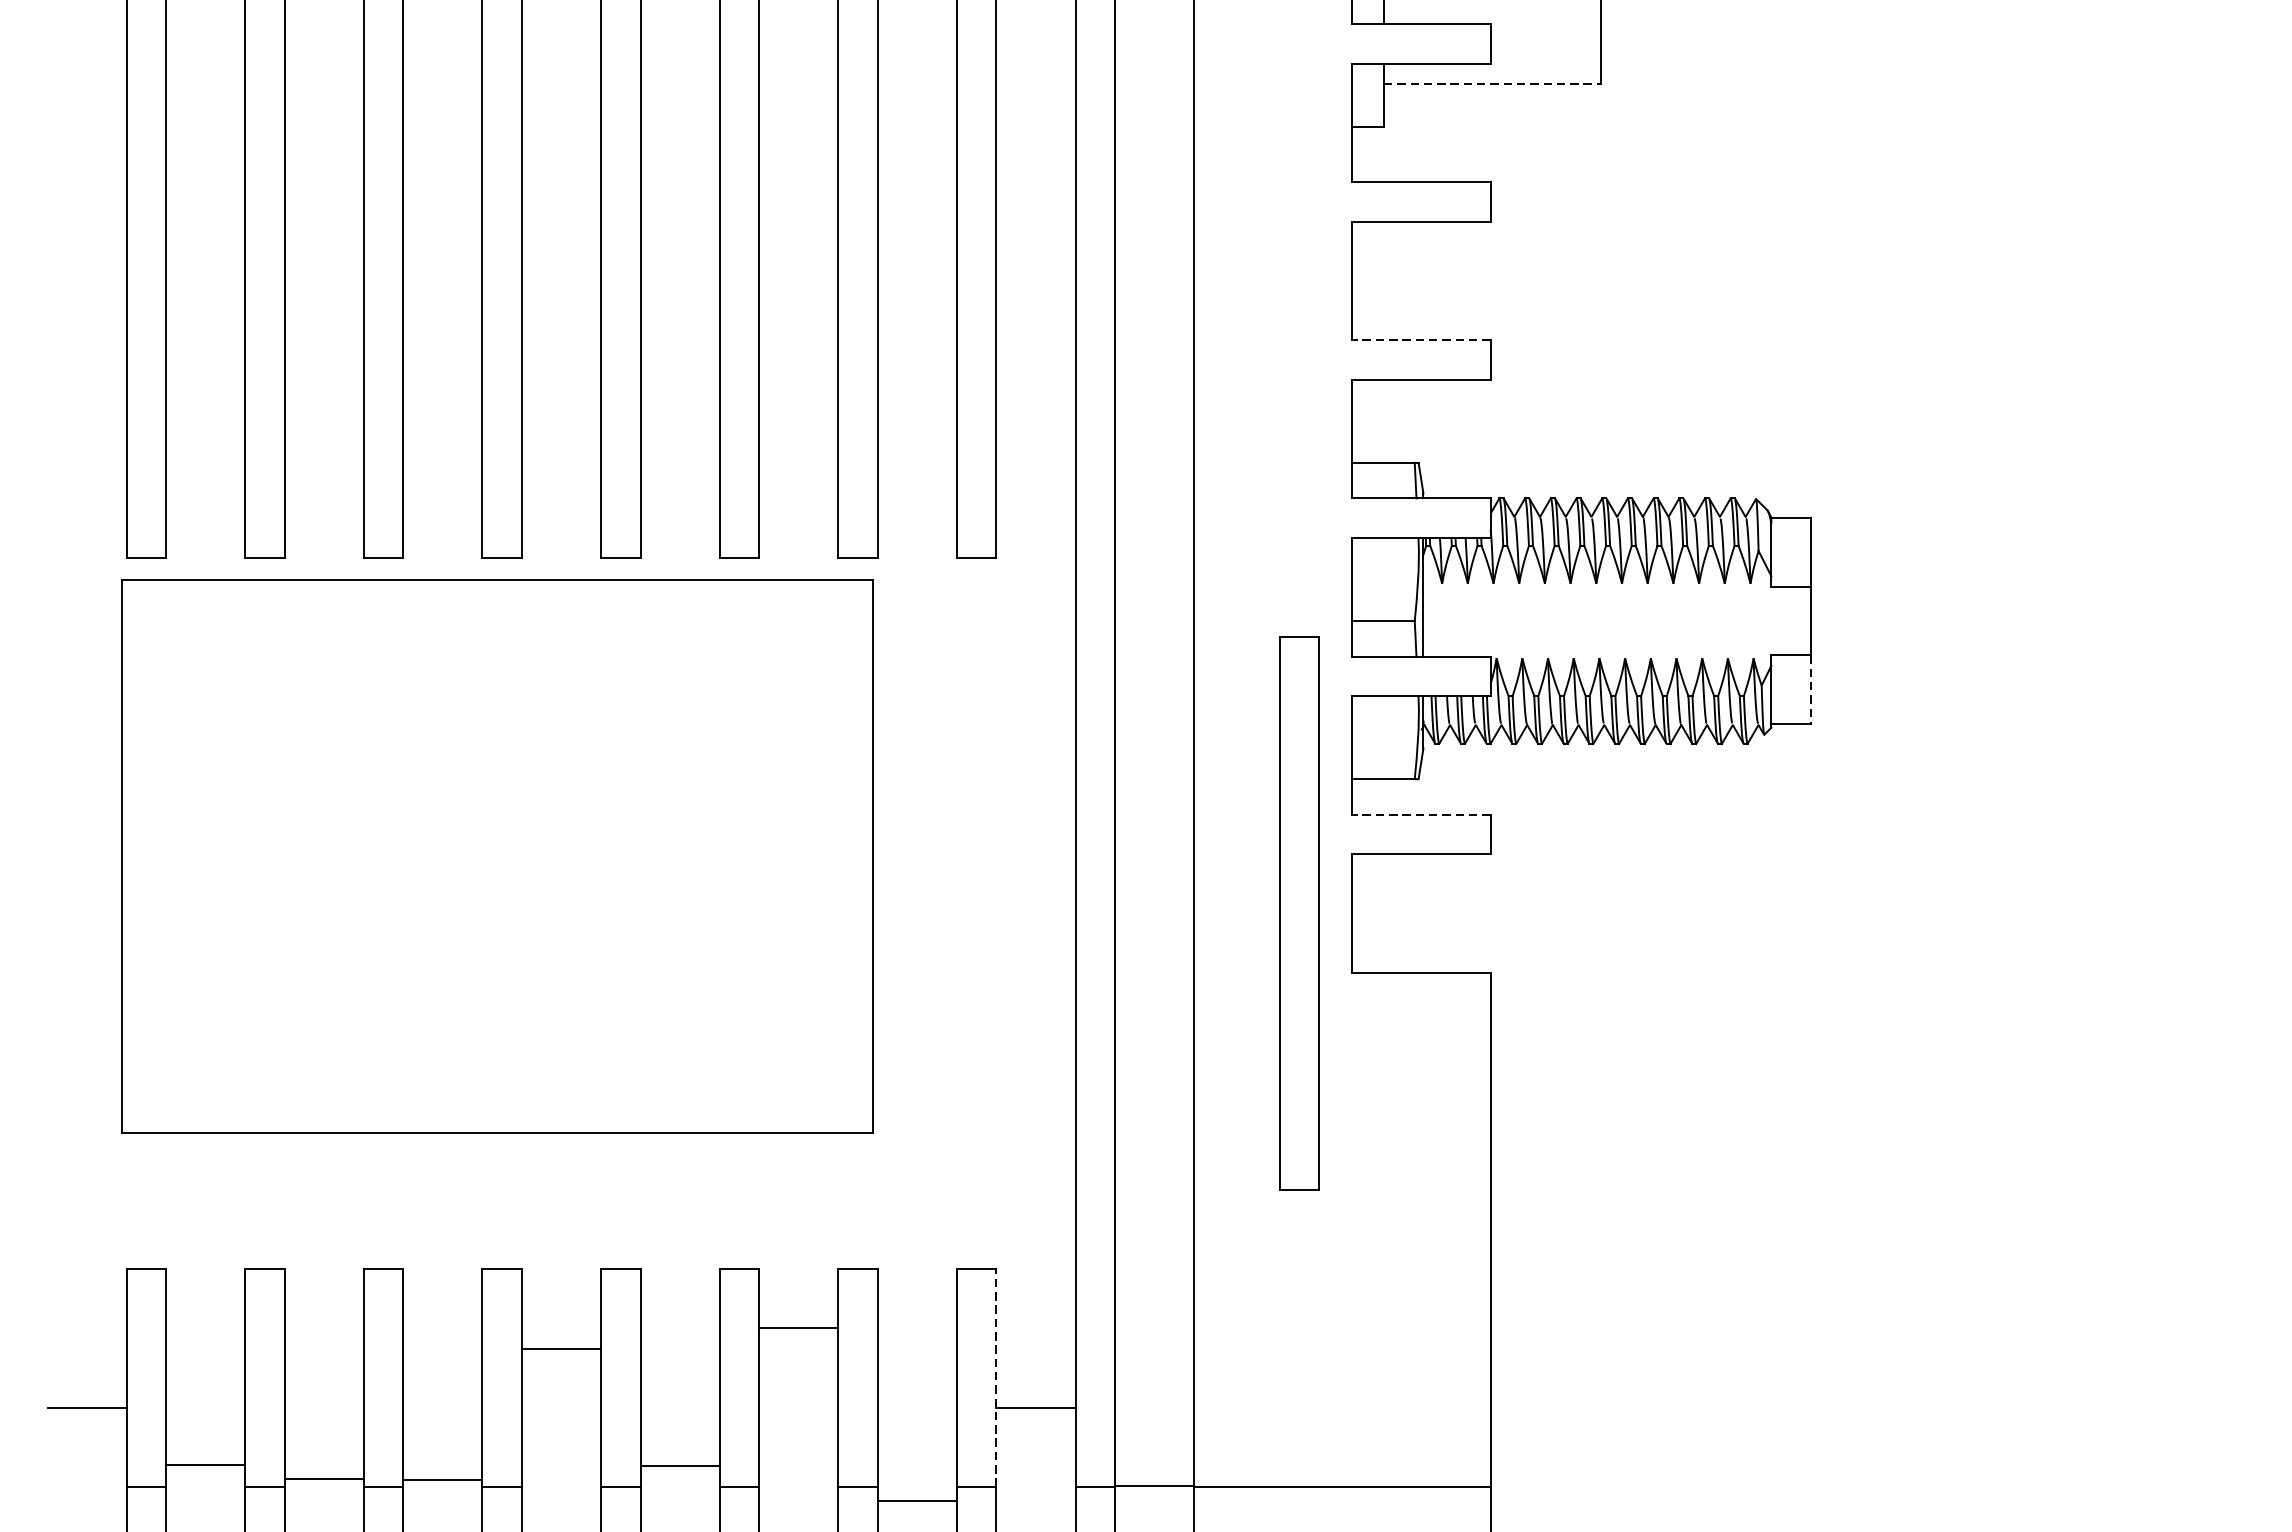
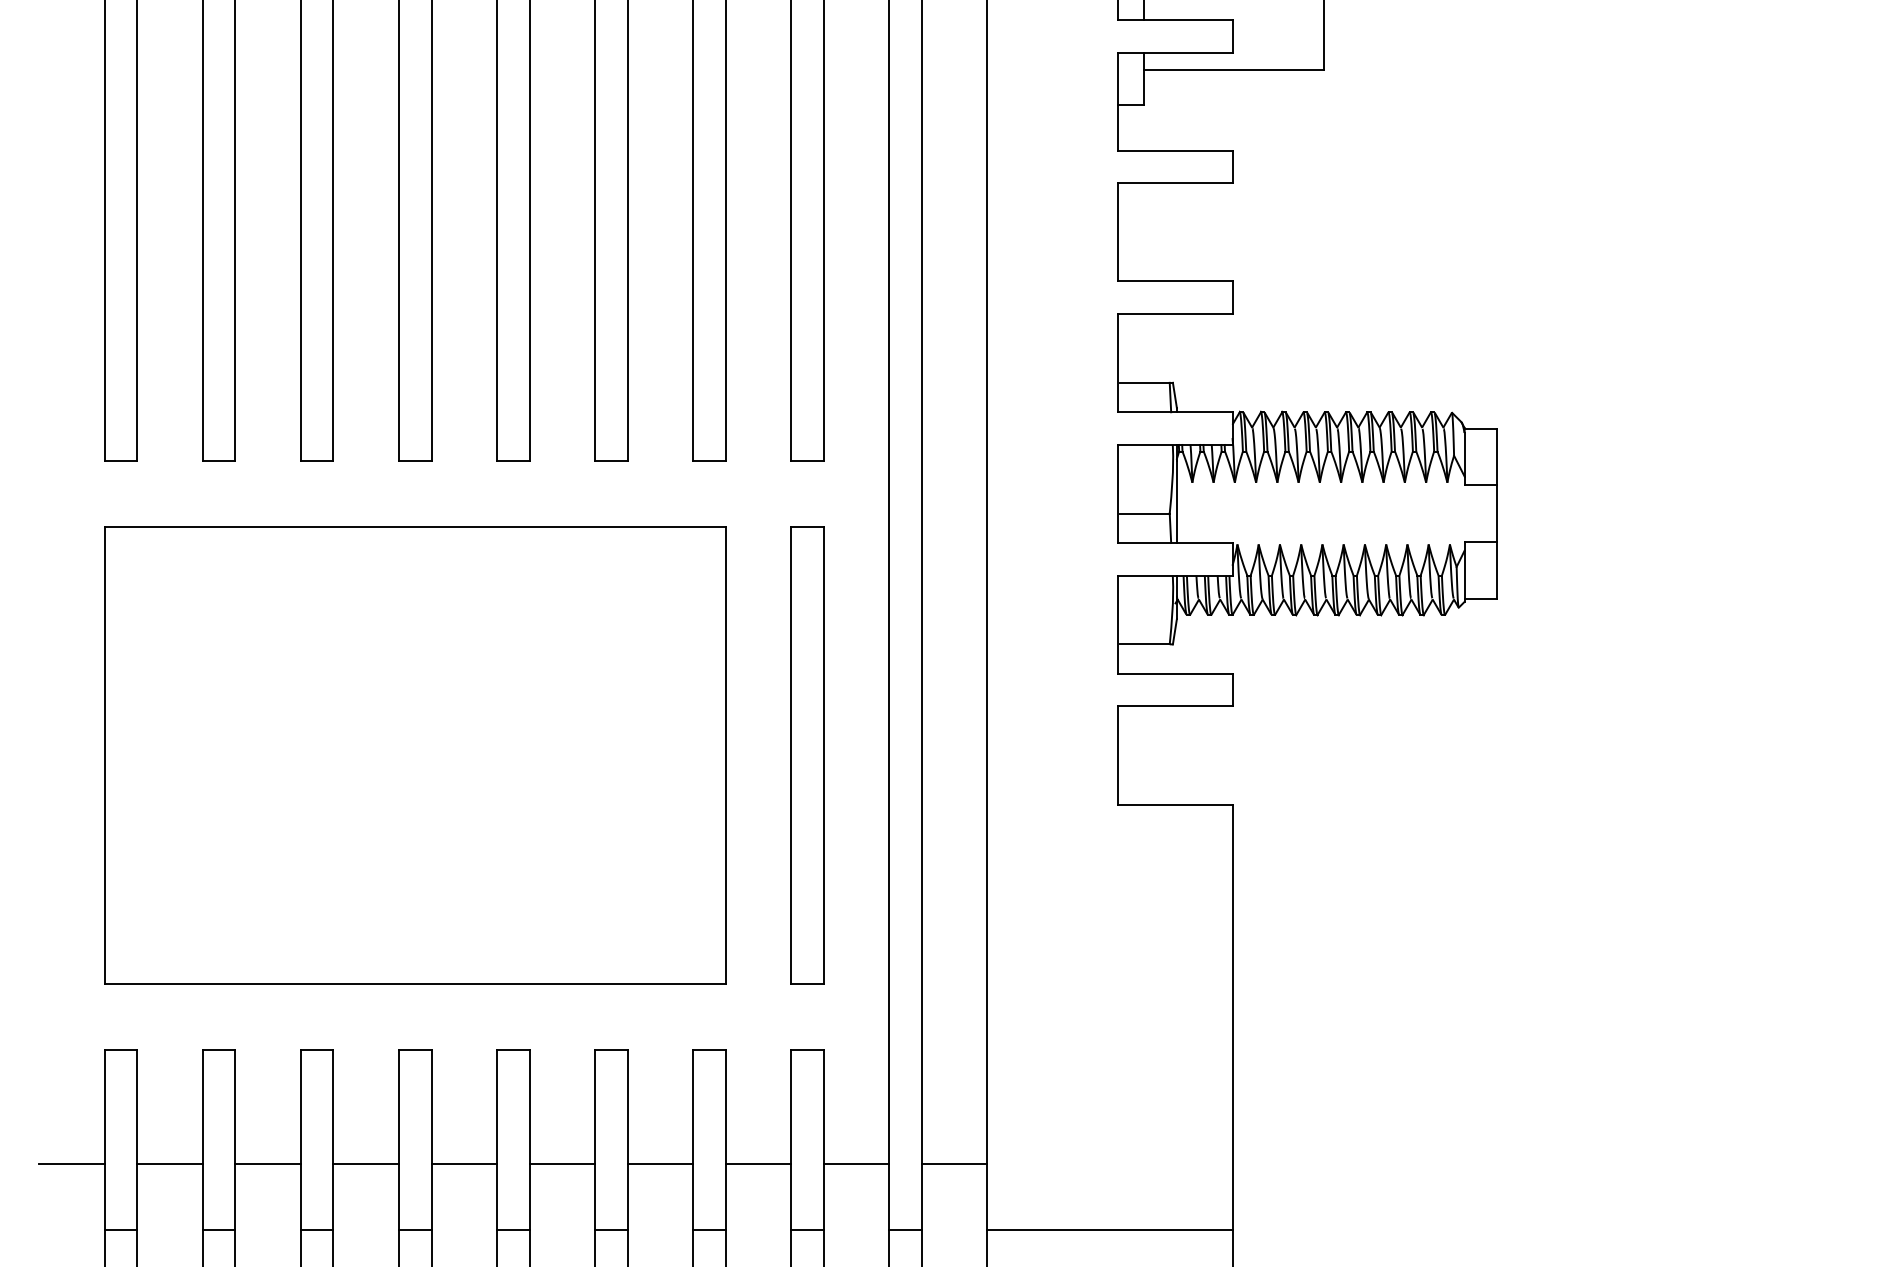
line: (1493, 83) -> (1234, 69), dashed -> solid
line: (1420, 340) -> (1174, 281), dashed -> solid
line: (1811, 689) -> (1497, 570), dashed -> solid
line: (1420, 814) -> (1174, 673), dashed -> solid
part: (497, 856) -> (415, 755), moved
part: (1299, 913) -> (807, 755), moved
line: (798, 1328) -> (660, 1164), moved
line: (560, 1348) -> (463, 1164), moved
line: (996, 1377) -> (823, 1139), dashed -> solid
line: (205, 1464) -> (169, 1164), moved
line: (679, 1466) -> (561, 1164), moved
line: (323, 1479) -> (267, 1164), moved
line: (442, 1480) -> (365, 1164), moved
line: (1154, 1486) -> (954, 1164), moved
line: (917, 1501) -> (758, 1164), moved

